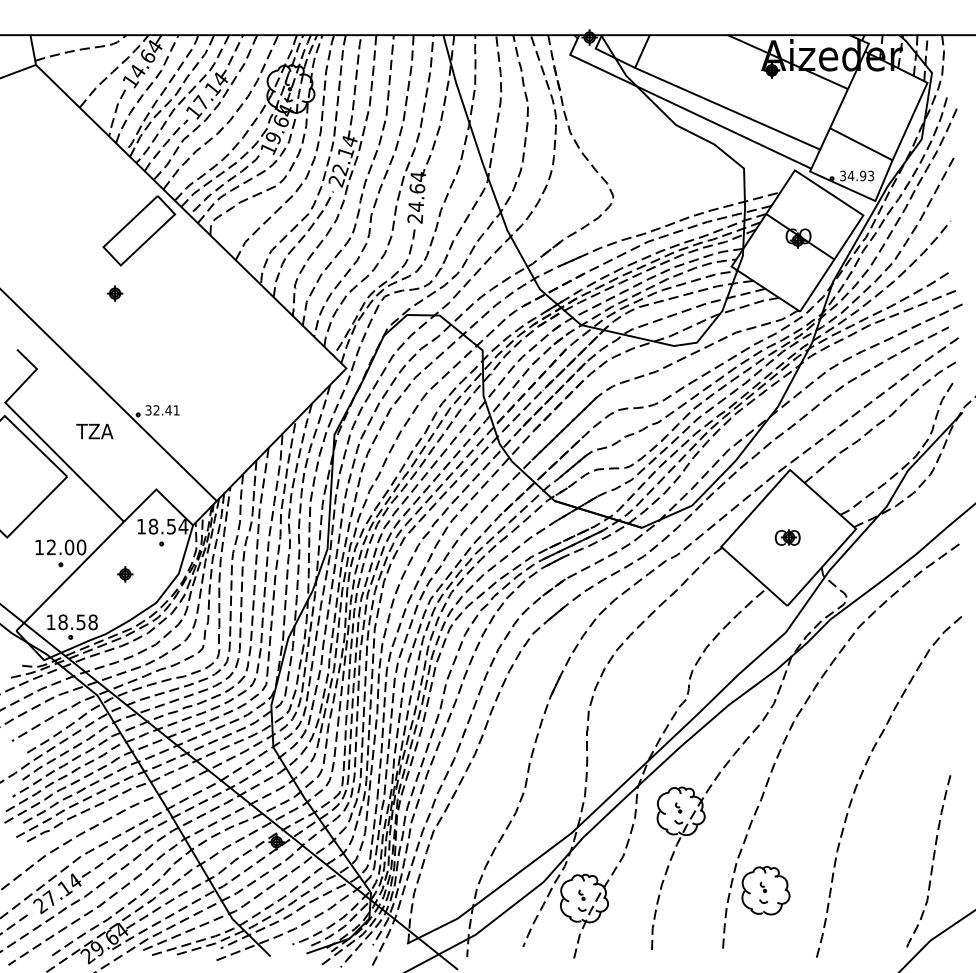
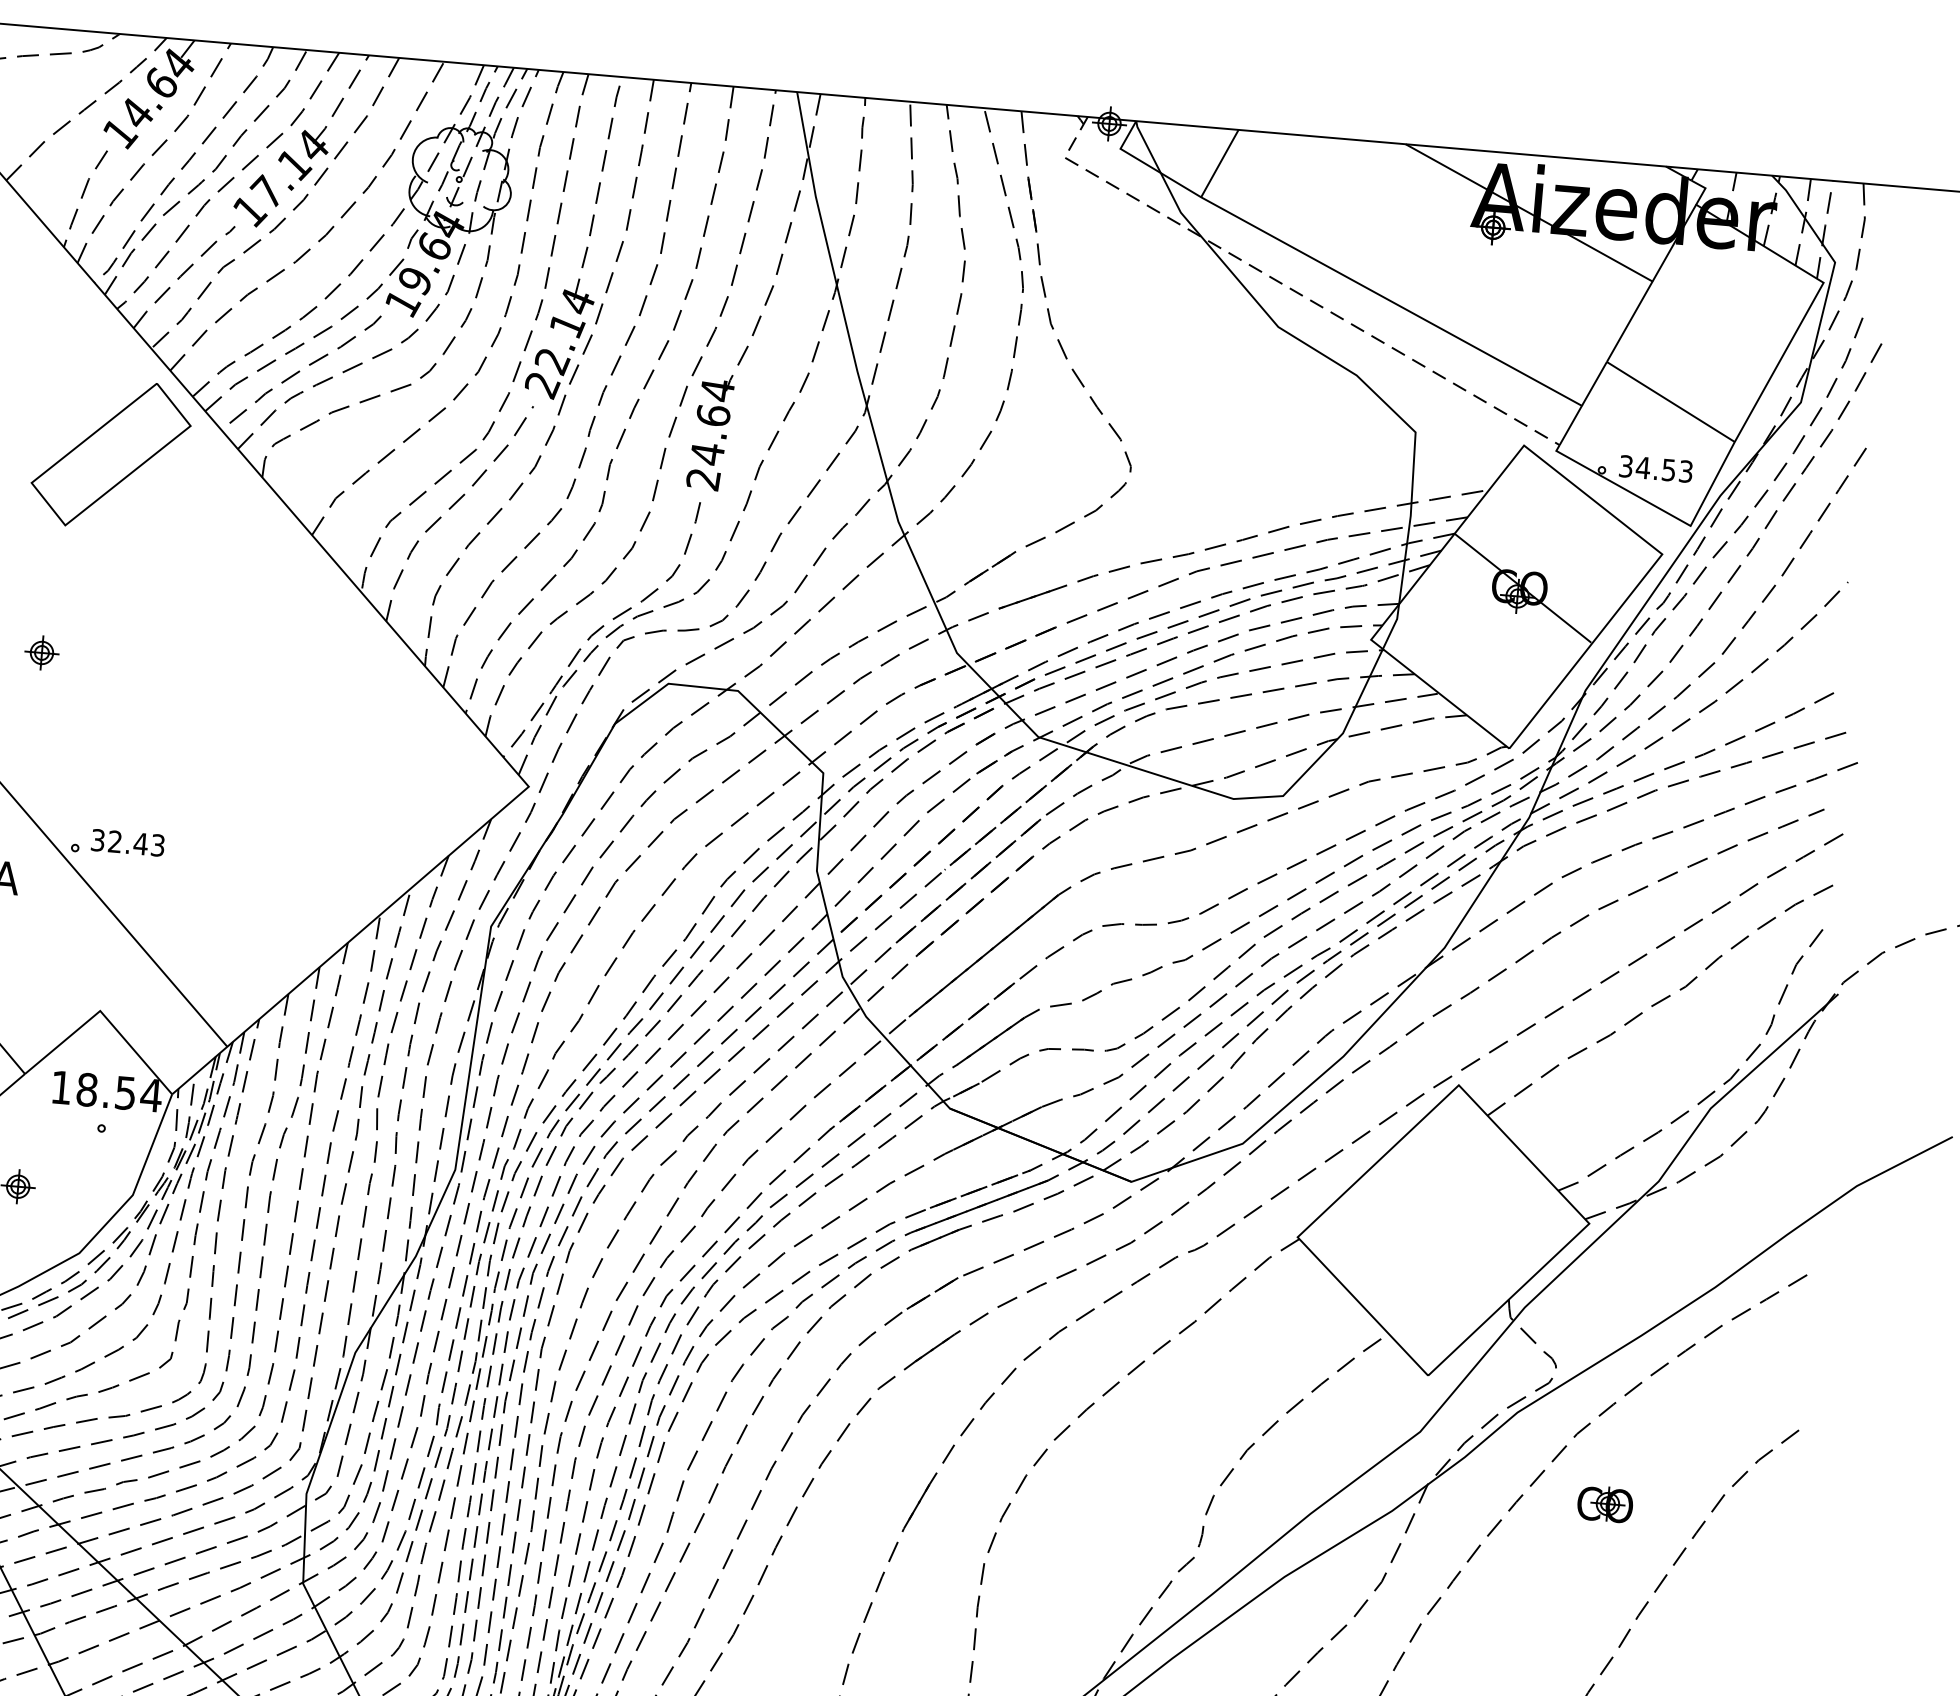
line: (680, 106) -> (1291, 288), solid -> dashed
text: (863, 175) -> (1669, 469), 34.93 -> 34.53
part: (115, 293) -> (42, 652), moved
text: (176, 410) -> (157, 845), 32.41 -> 32.43
part: (787, 537) -> (1604, 1503), moved

